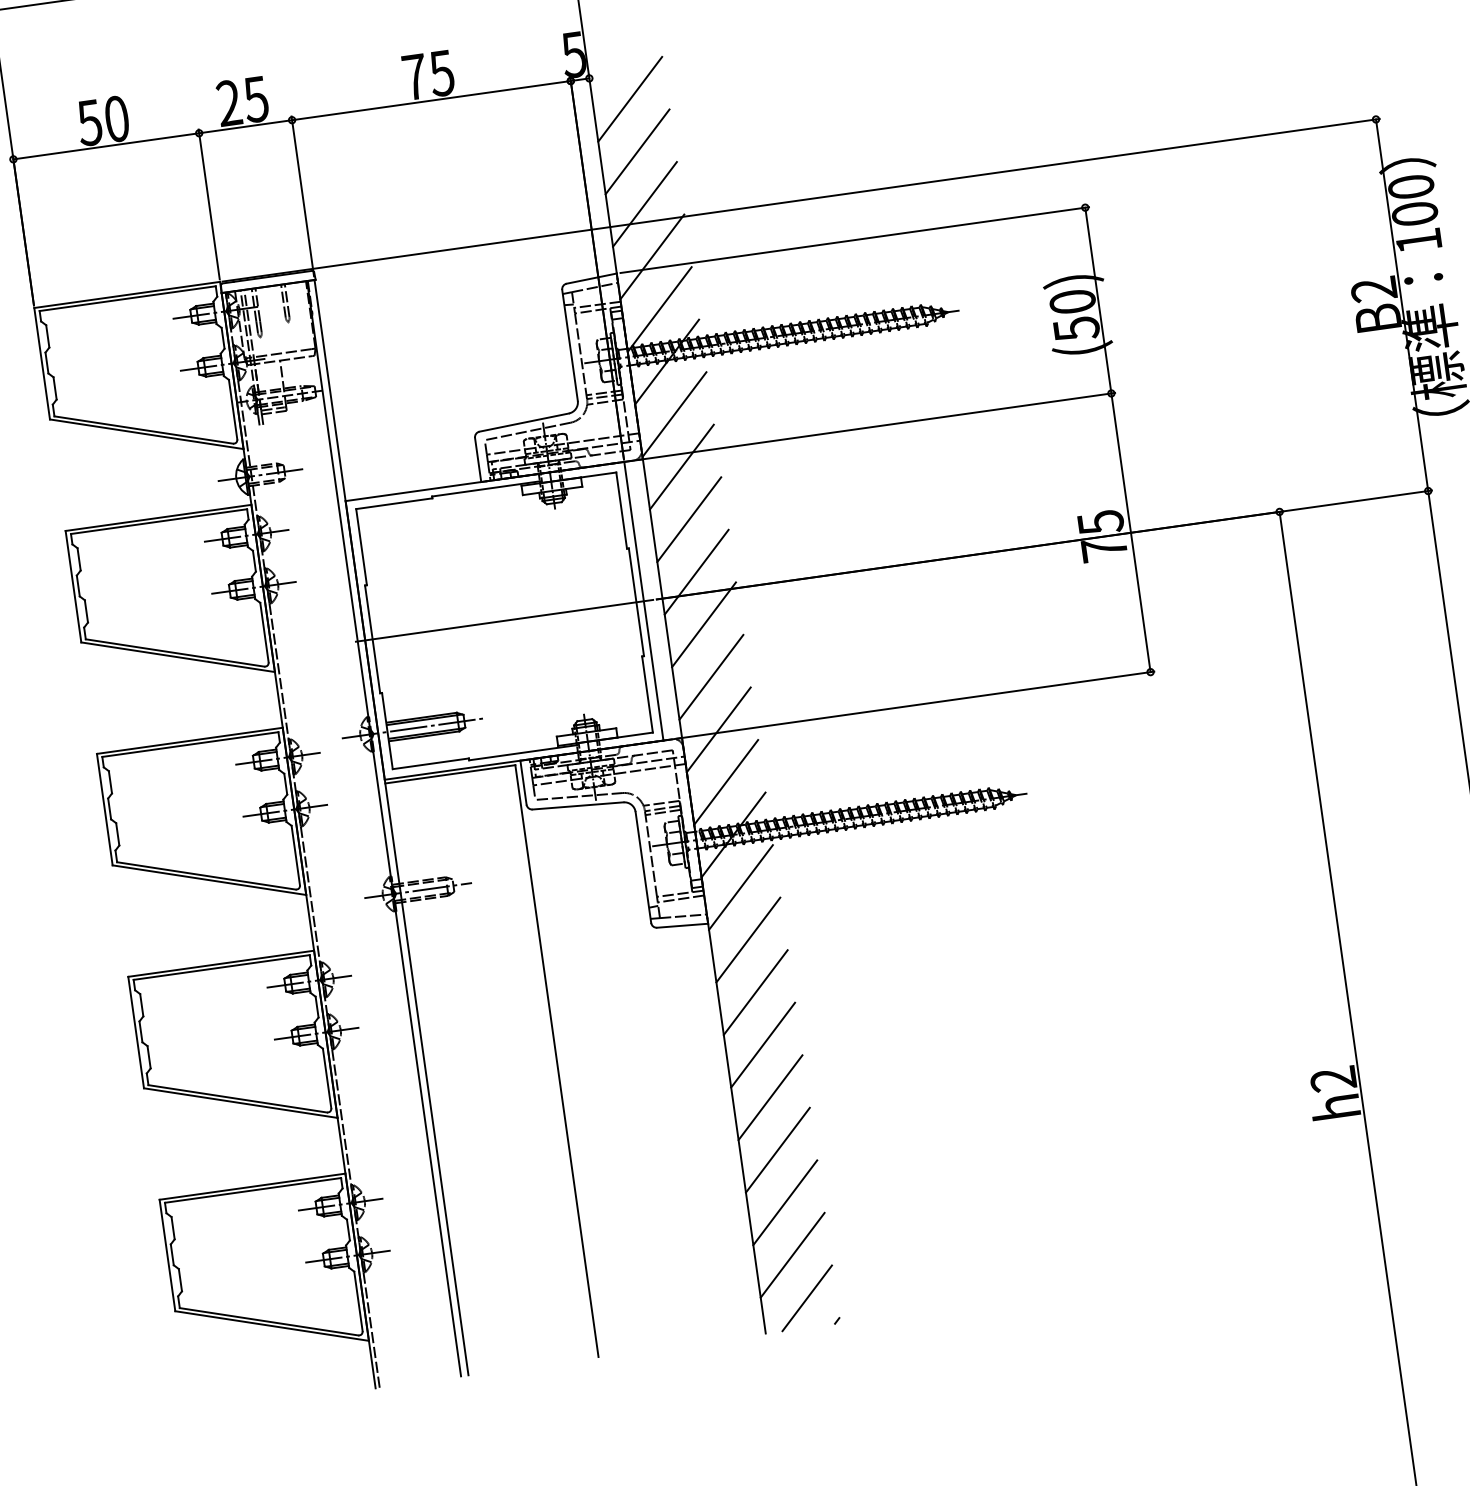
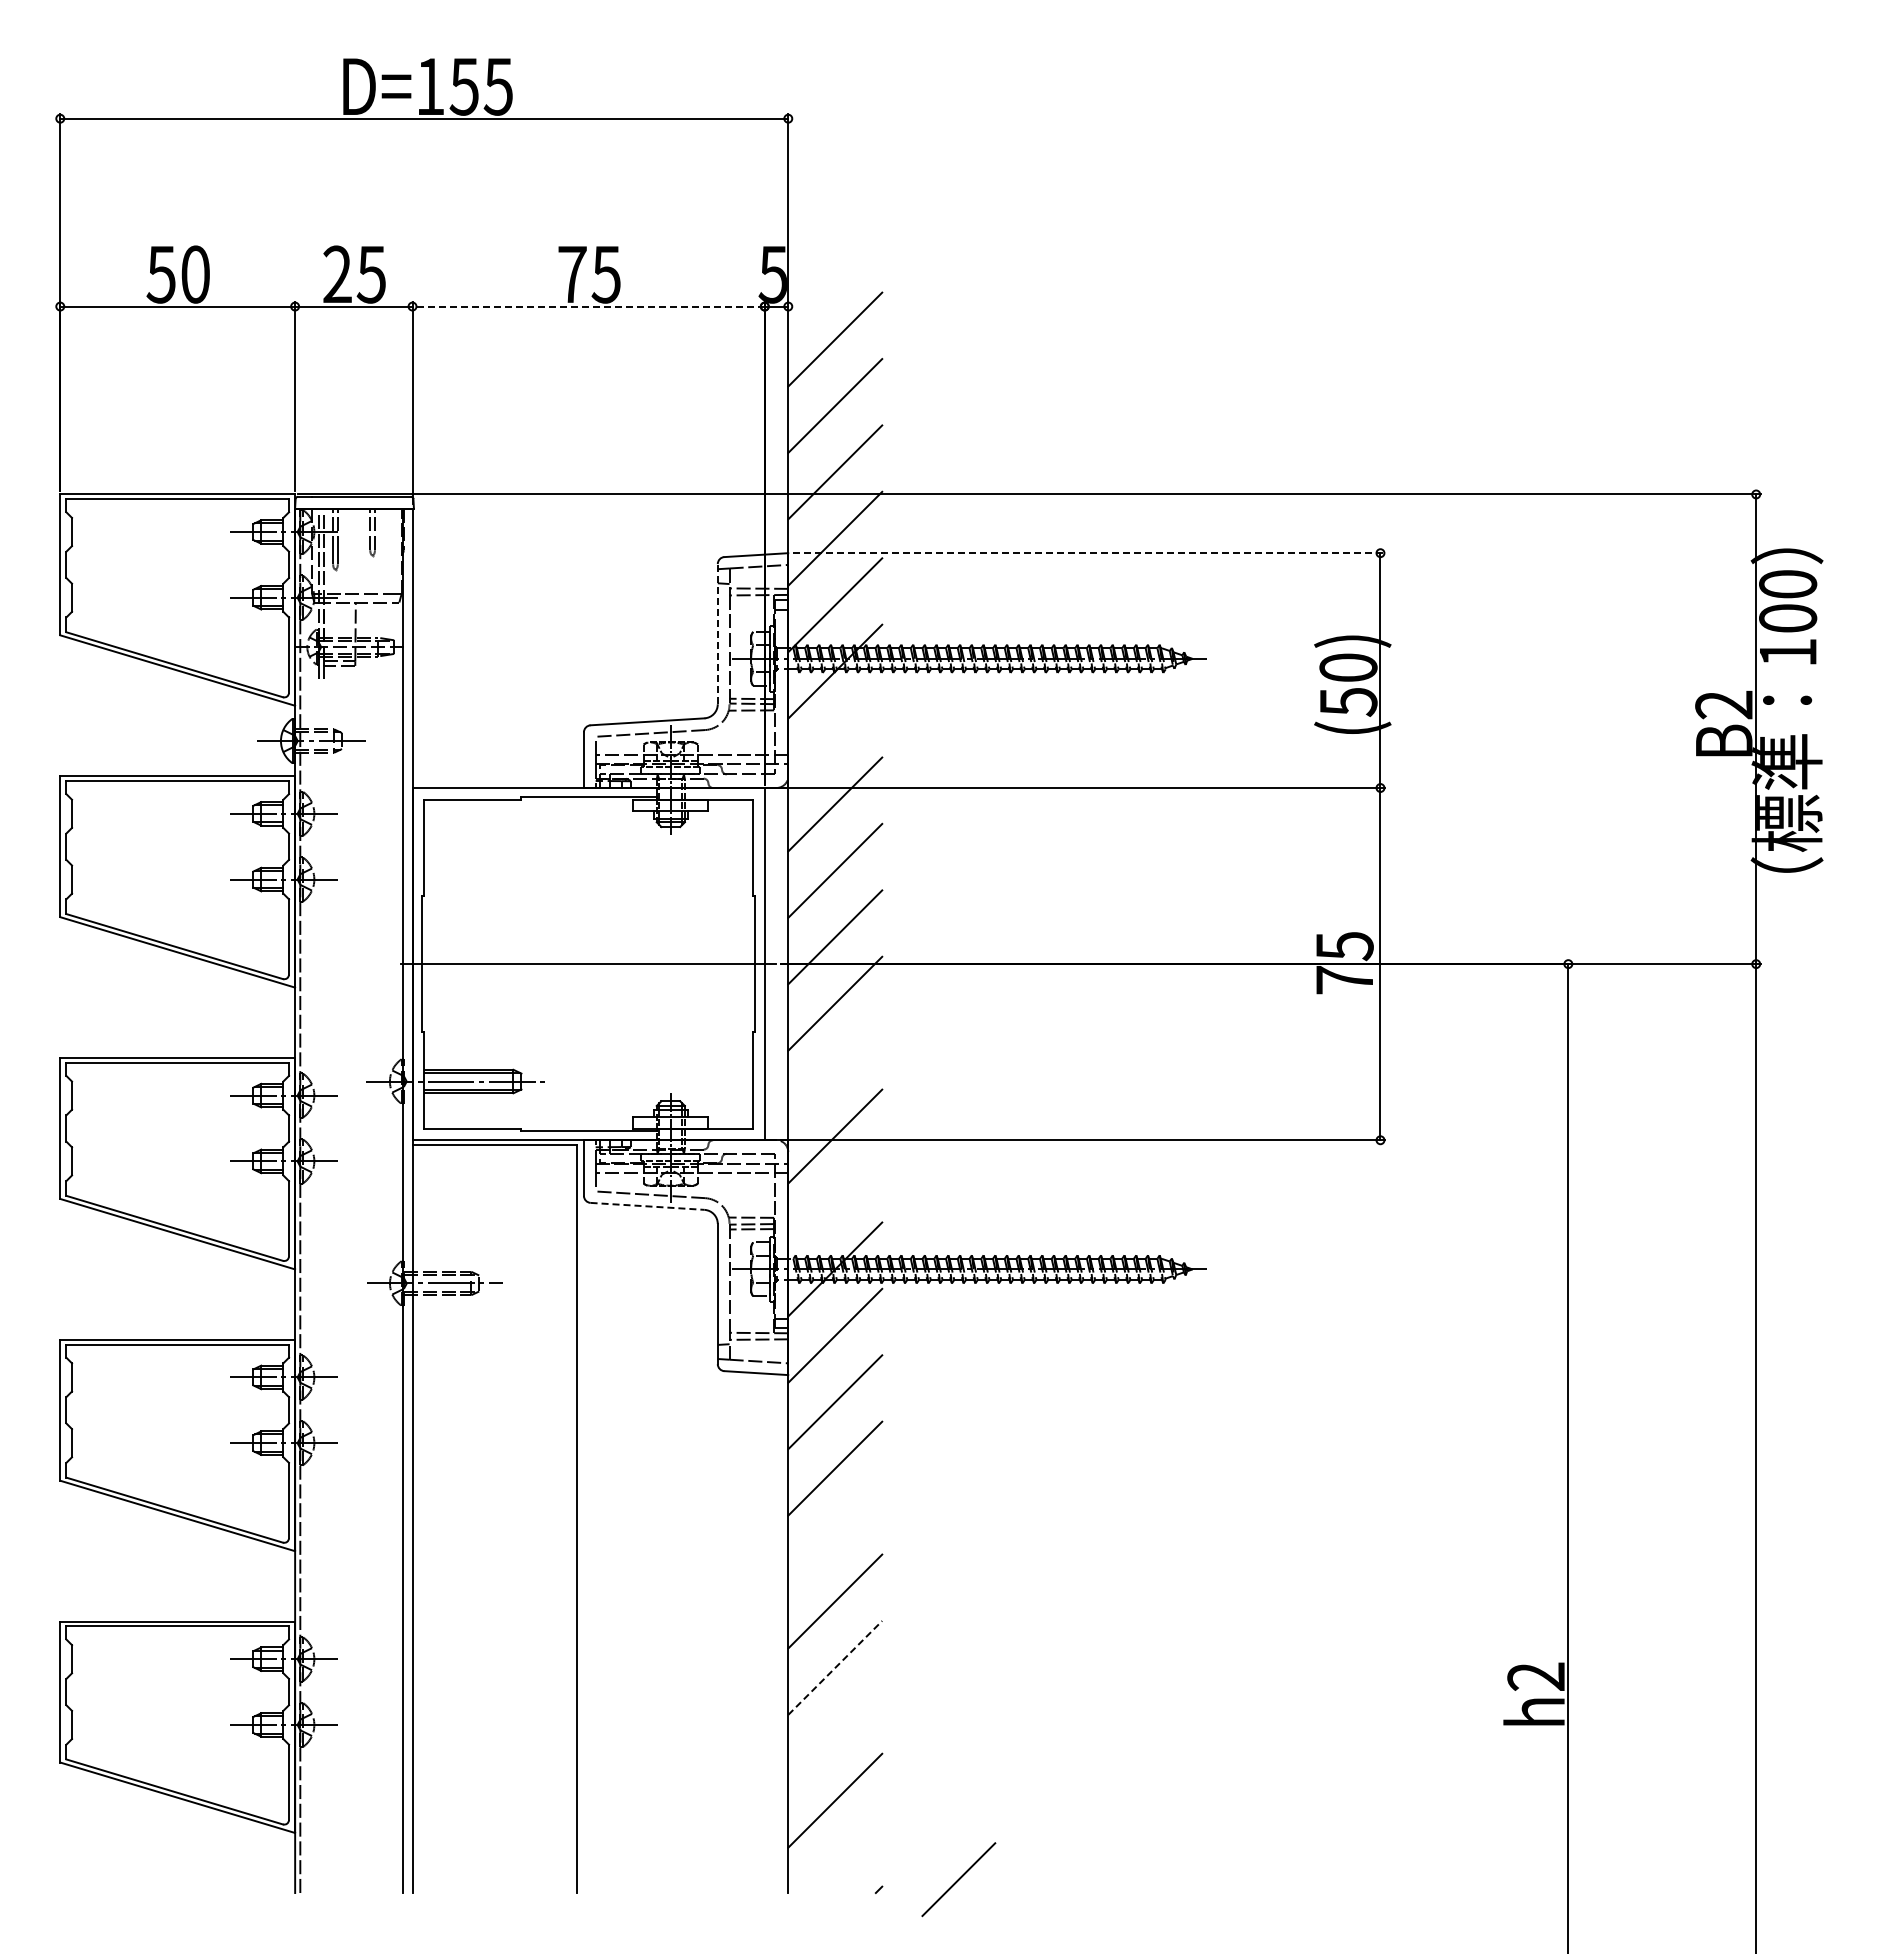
line: (431, 100) -> (588, 306), solid -> dashed
line: (855, 240) -> (1089, 553), solid -> dashed
line: (569, 344) -> (717, 633), solid -> dashed
line: (674, 414) -> (835, 738), removed
line: (711, 677) -> (835, 1070), removed
line: (726, 781) -> (835, 1202), removed
line: (578, 805) -> (648, 1206), solid -> dashed
line: (763, 1045) -> (835, 1535), removed
line: (778, 1149) -> (835, 1667), solid -> dashed
line: (785, 1202) -> (835, 1734), removed
line: (806, 1298) -> (958, 1879), moved

